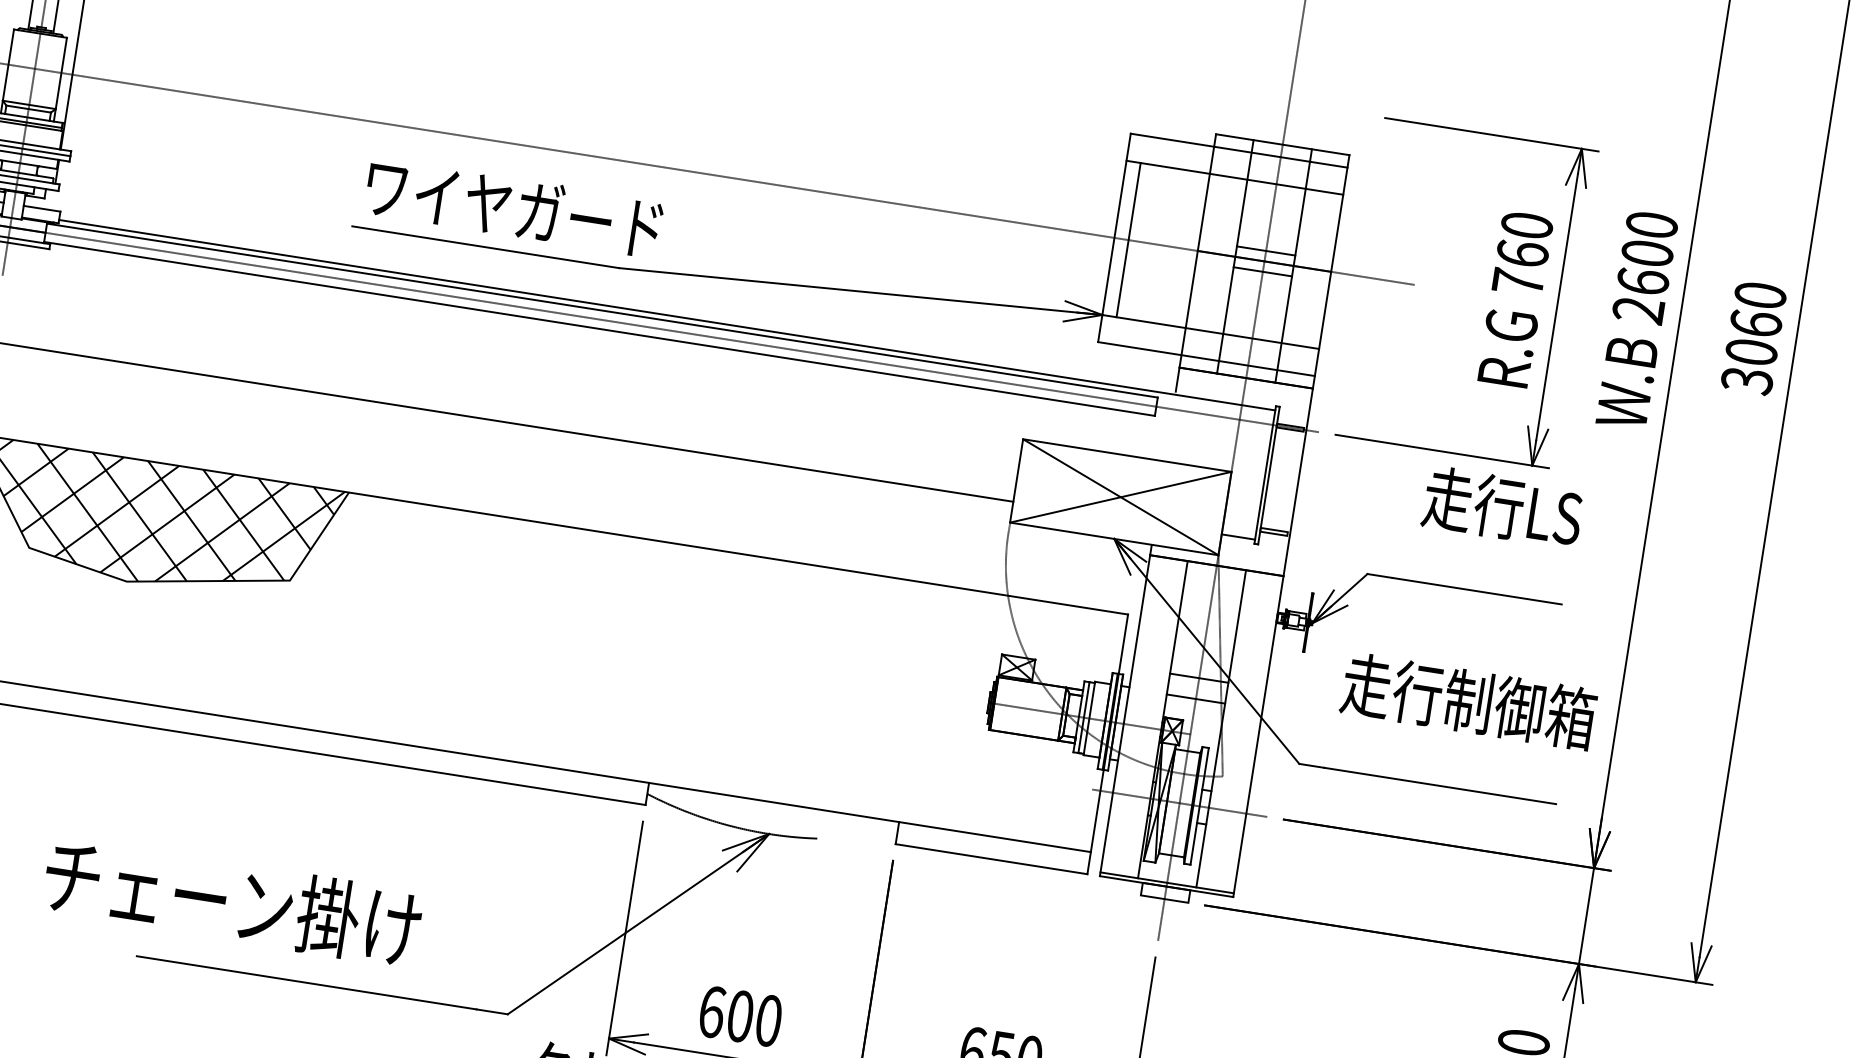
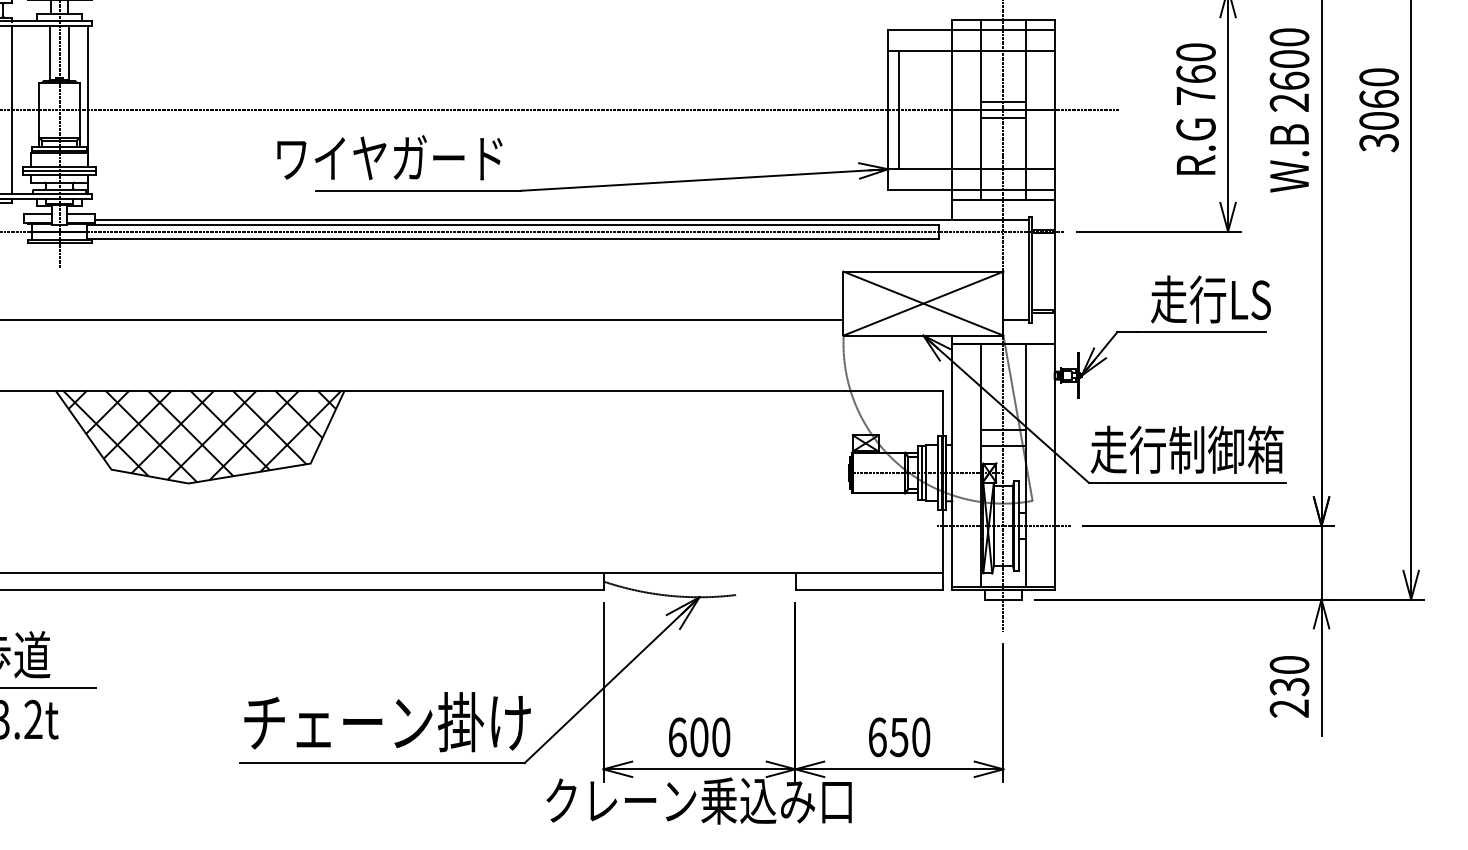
text: (513, 207) -> (389, 157), moved
text: (1502, 507) -> (1210, 299), moved
text: (1467, 700) -> (1186, 449), moved
text: (232, 902) -> (387, 722), moved

